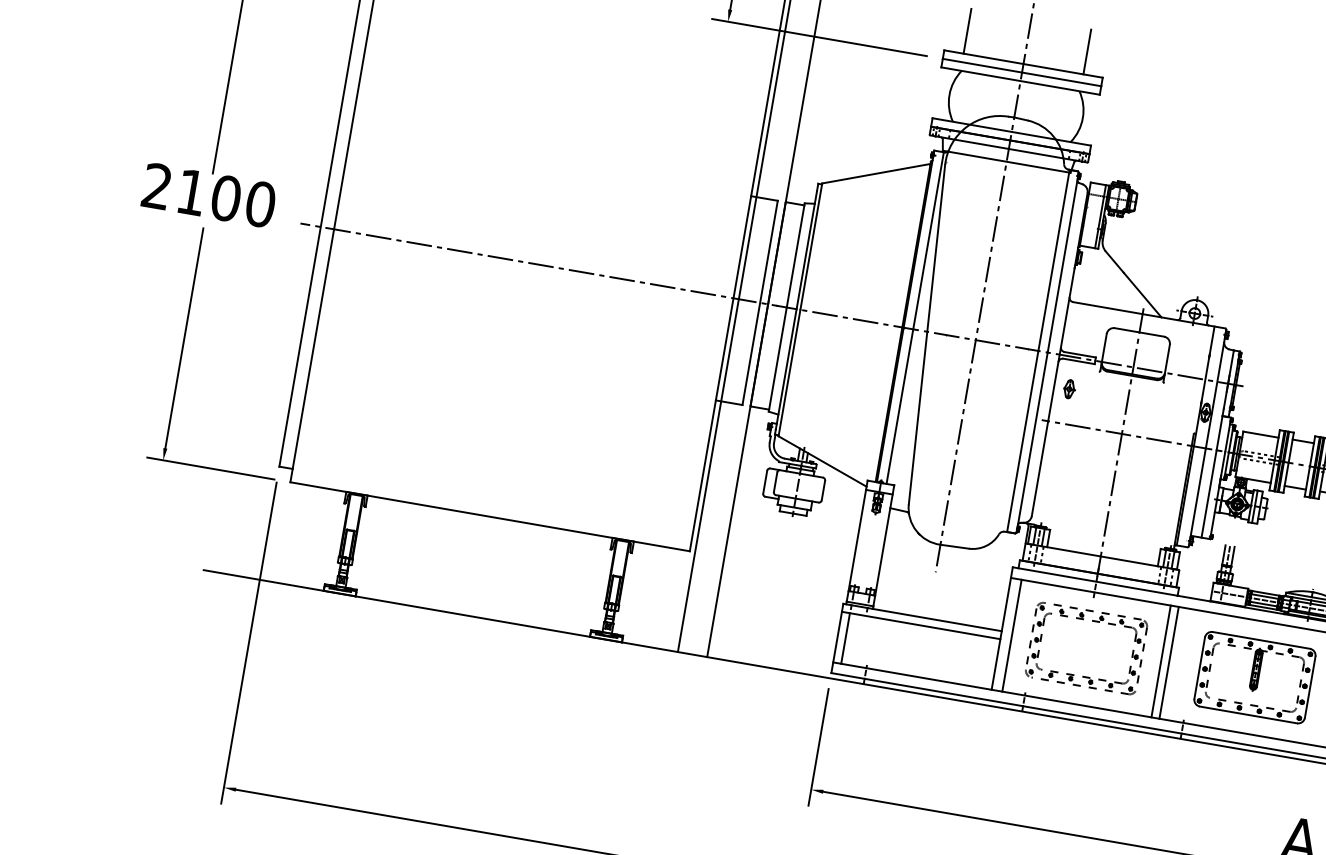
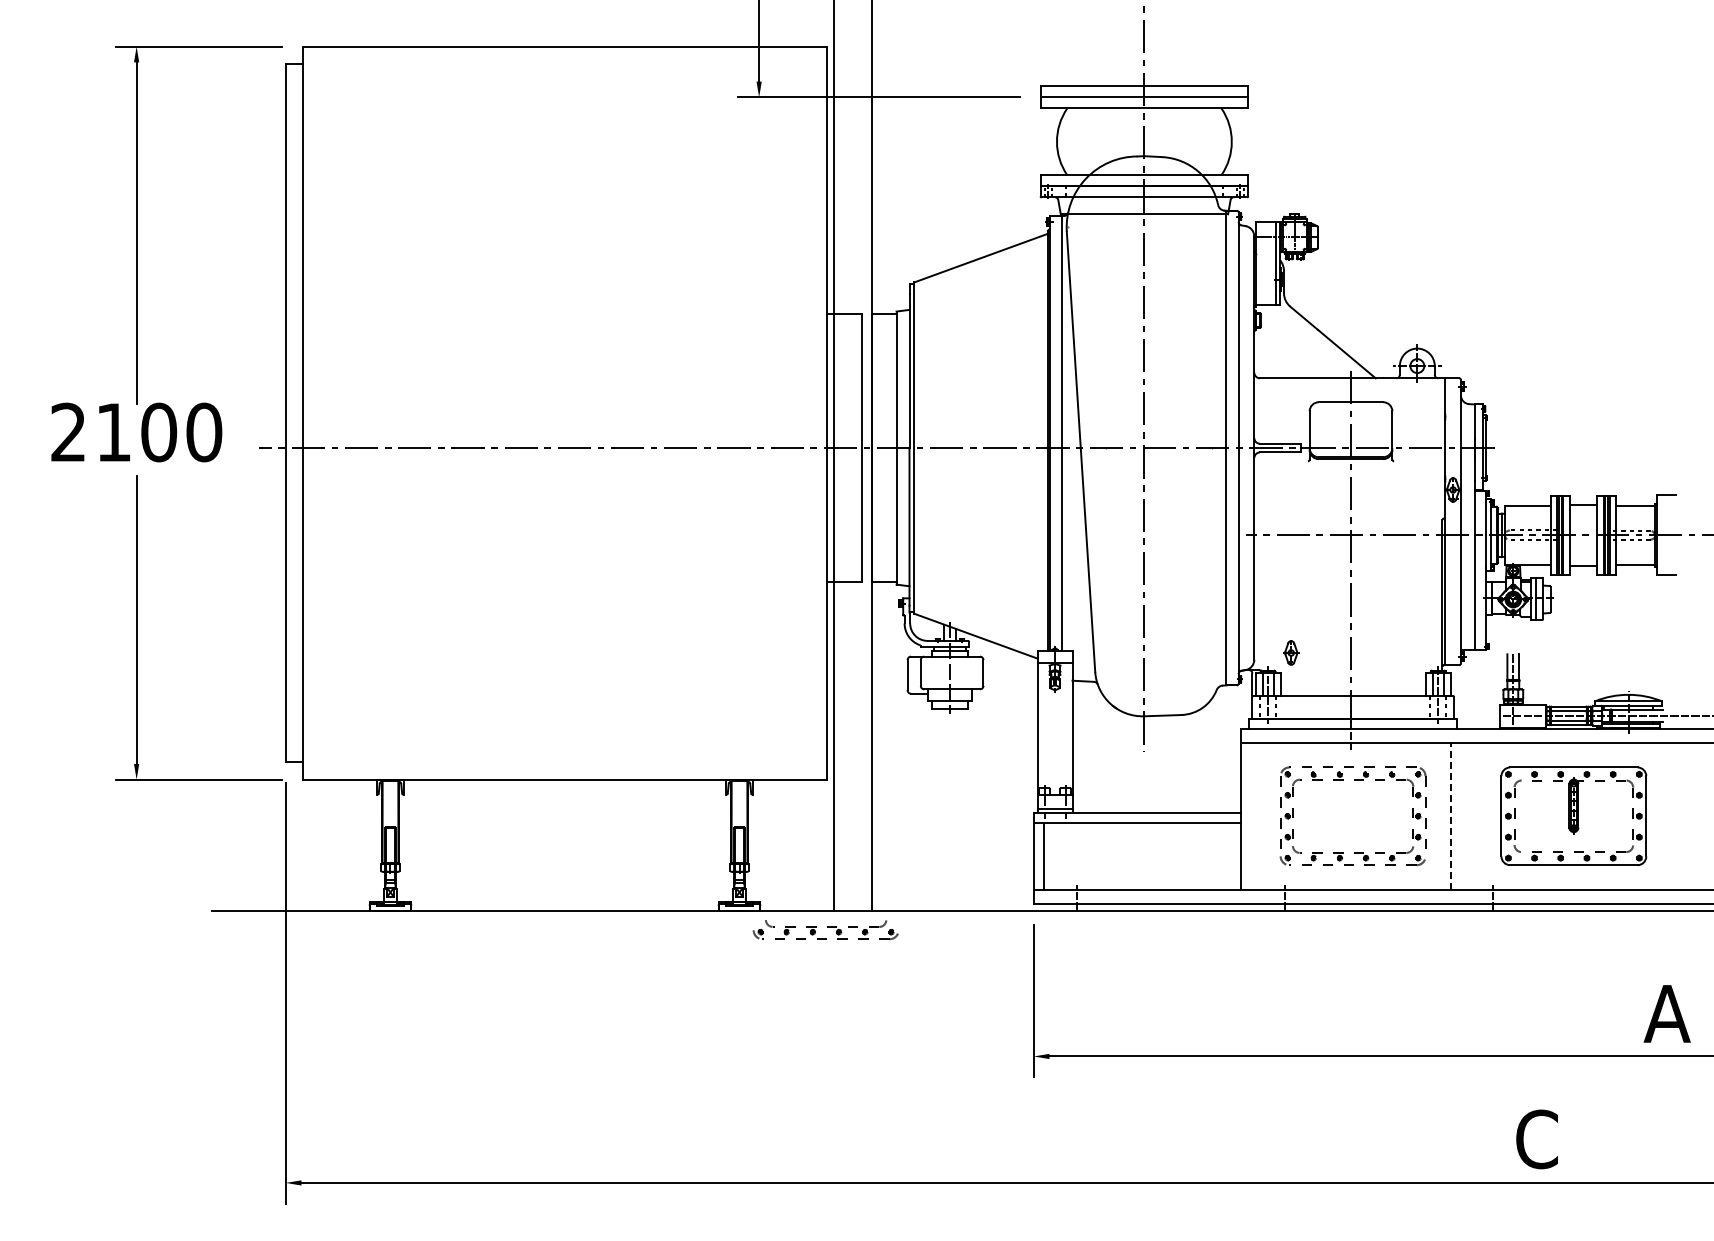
line: (967, 31) -> (1065, 56), removed
line: (1087, 51) -> (1222, 56), removed
part: (1069, 388) -> (1291, 652), moved
line: (1012, 635) -> (1255, 816), removed
line: (1160, 660) -> (1450, 815), solid -> dashed
line: (1169, 663) -> (1461, 816), removed
part: (668, 666) -> (825, 930), added

